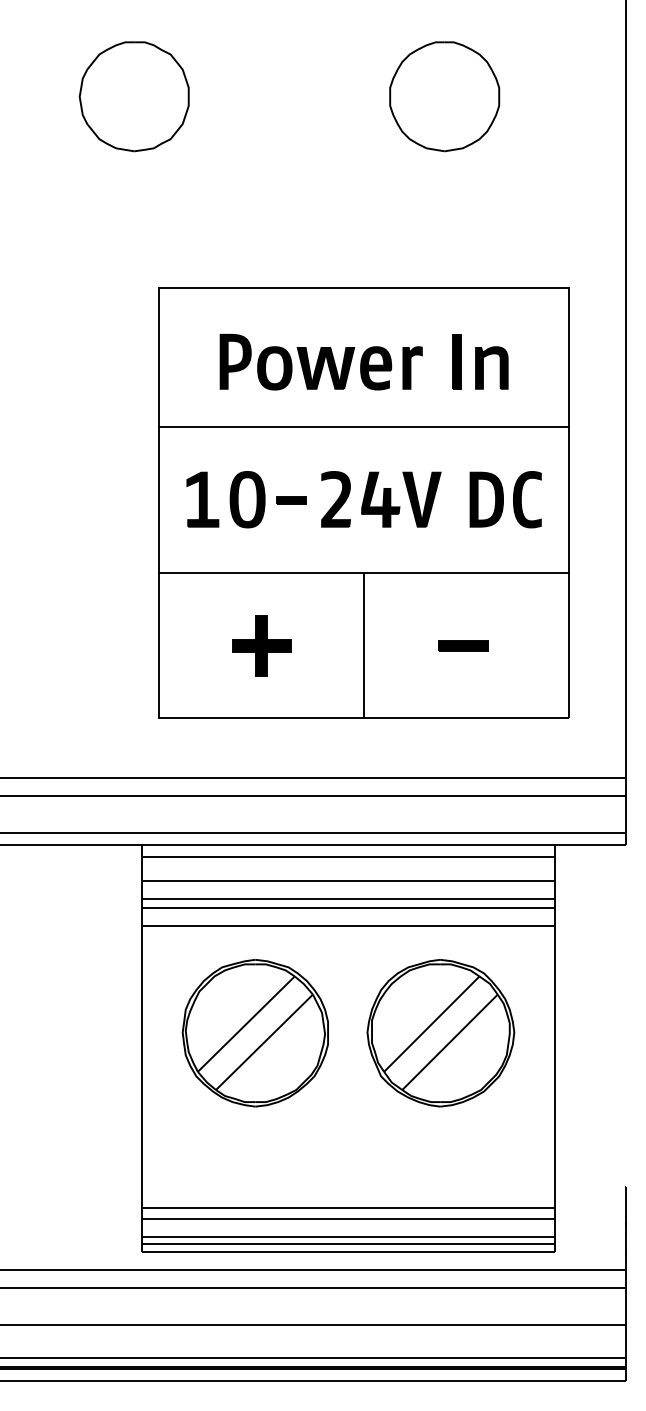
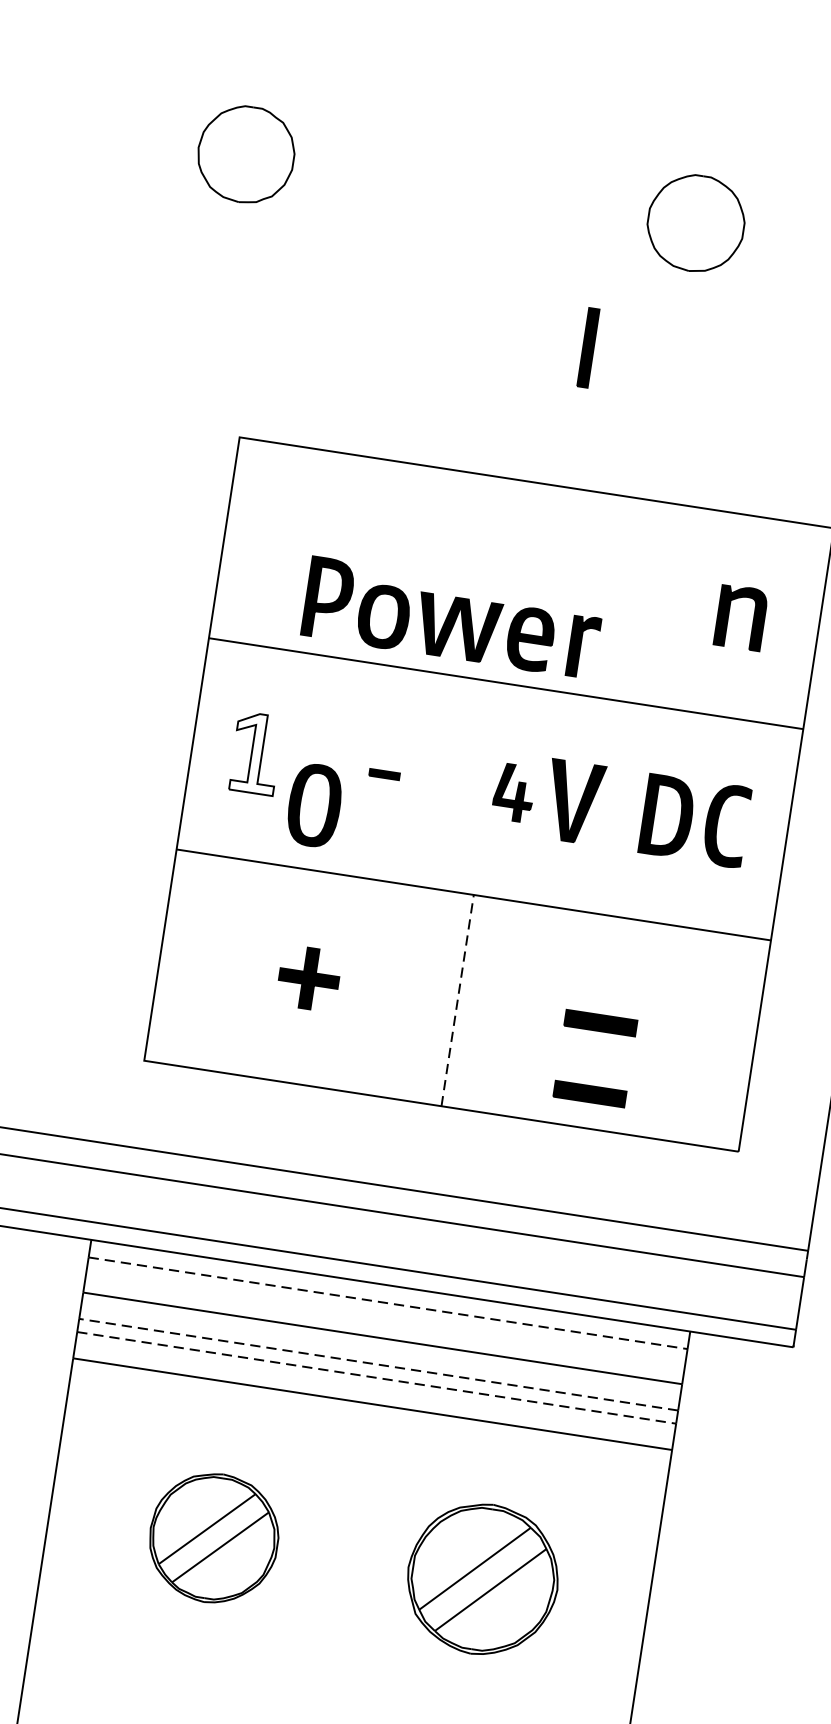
part: (133, 96) -> (245, 154), size x0.6
part: (444, 96) -> (695, 223), size x0.6
part: (320, 361) -> (451, 617), moved
part: (456, 361) -> (587, 347), moved
part: (483, 367) -> (729, 615), moved
fill: (202, 499) -> (255, 753), removed
part: (247, 499) -> (314, 805), moved
part: (335, 499) -> (448, 782), removed
part: (380, 499) -> (513, 792), size x0.7
part: (291, 500) -> (384, 774), size x0.7
part: (261, 645) -> (308, 977), size x0.7
line: (364, 645) -> (458, 1000), solid -> dashed
part: (463, 694) -> (590, 1093), added
line: (348, 856) -> (388, 1302), solid -> dashed
line: (348, 899) -> (378, 1365), solid -> dashed
line: (348, 908) -> (376, 1378), solid -> dashed
part: (254, 1033) -> (212, 1538), size x0.6
part: (440, 1033) -> (482, 1579), size x0.7

